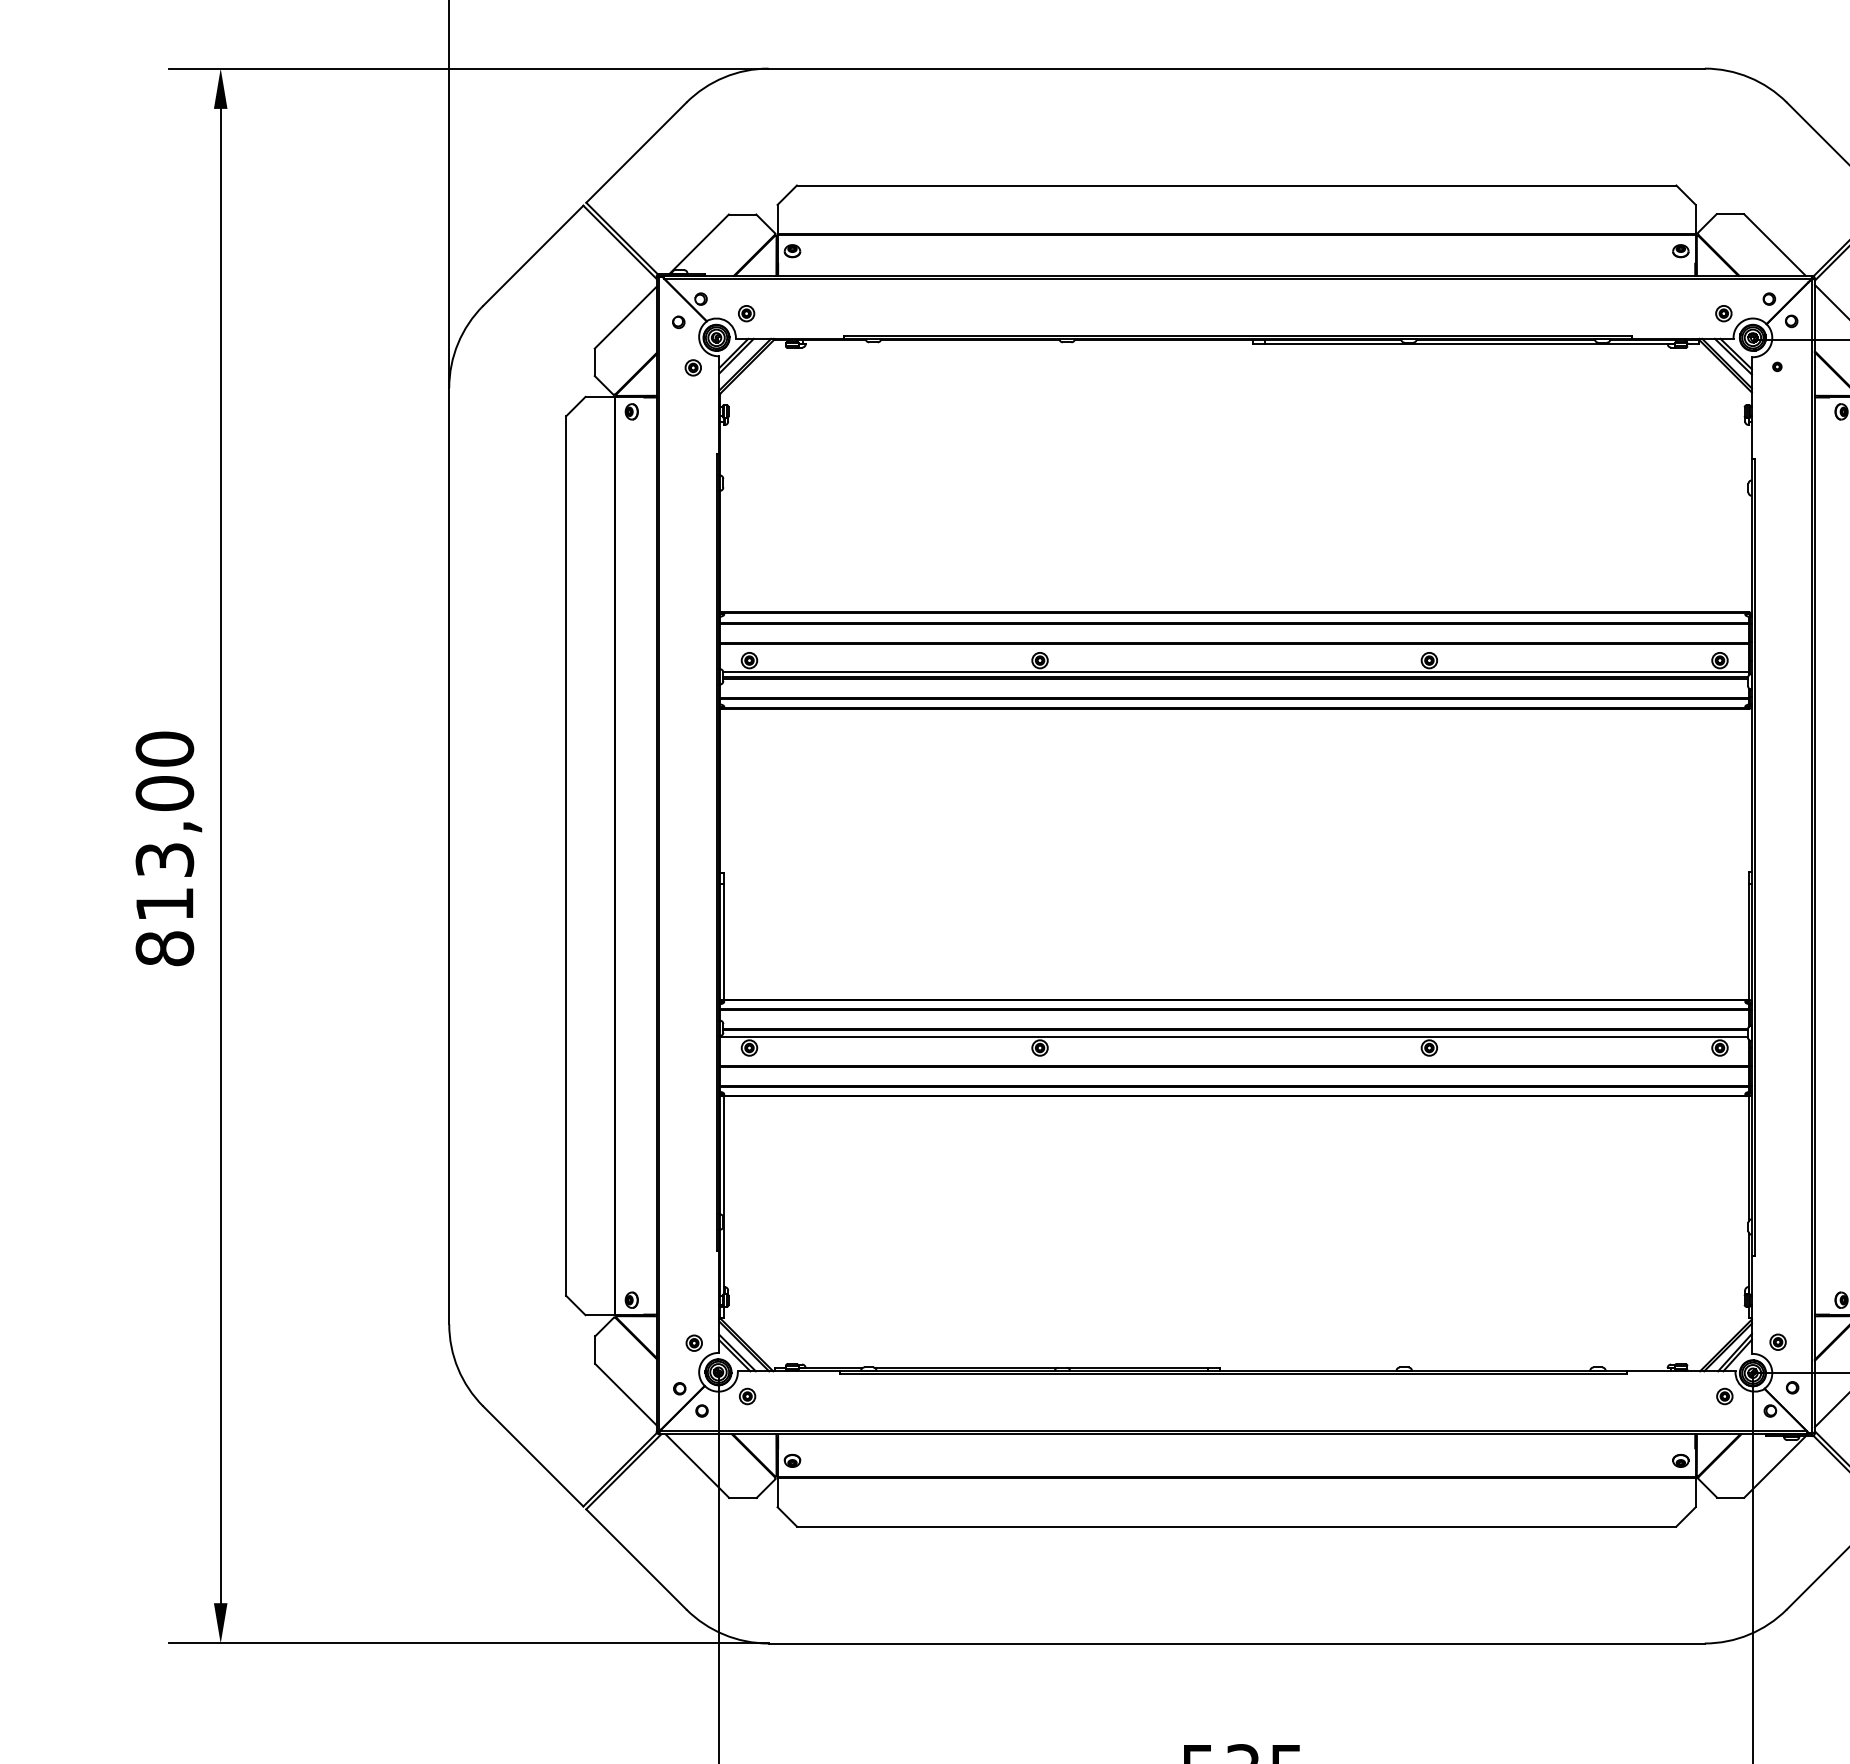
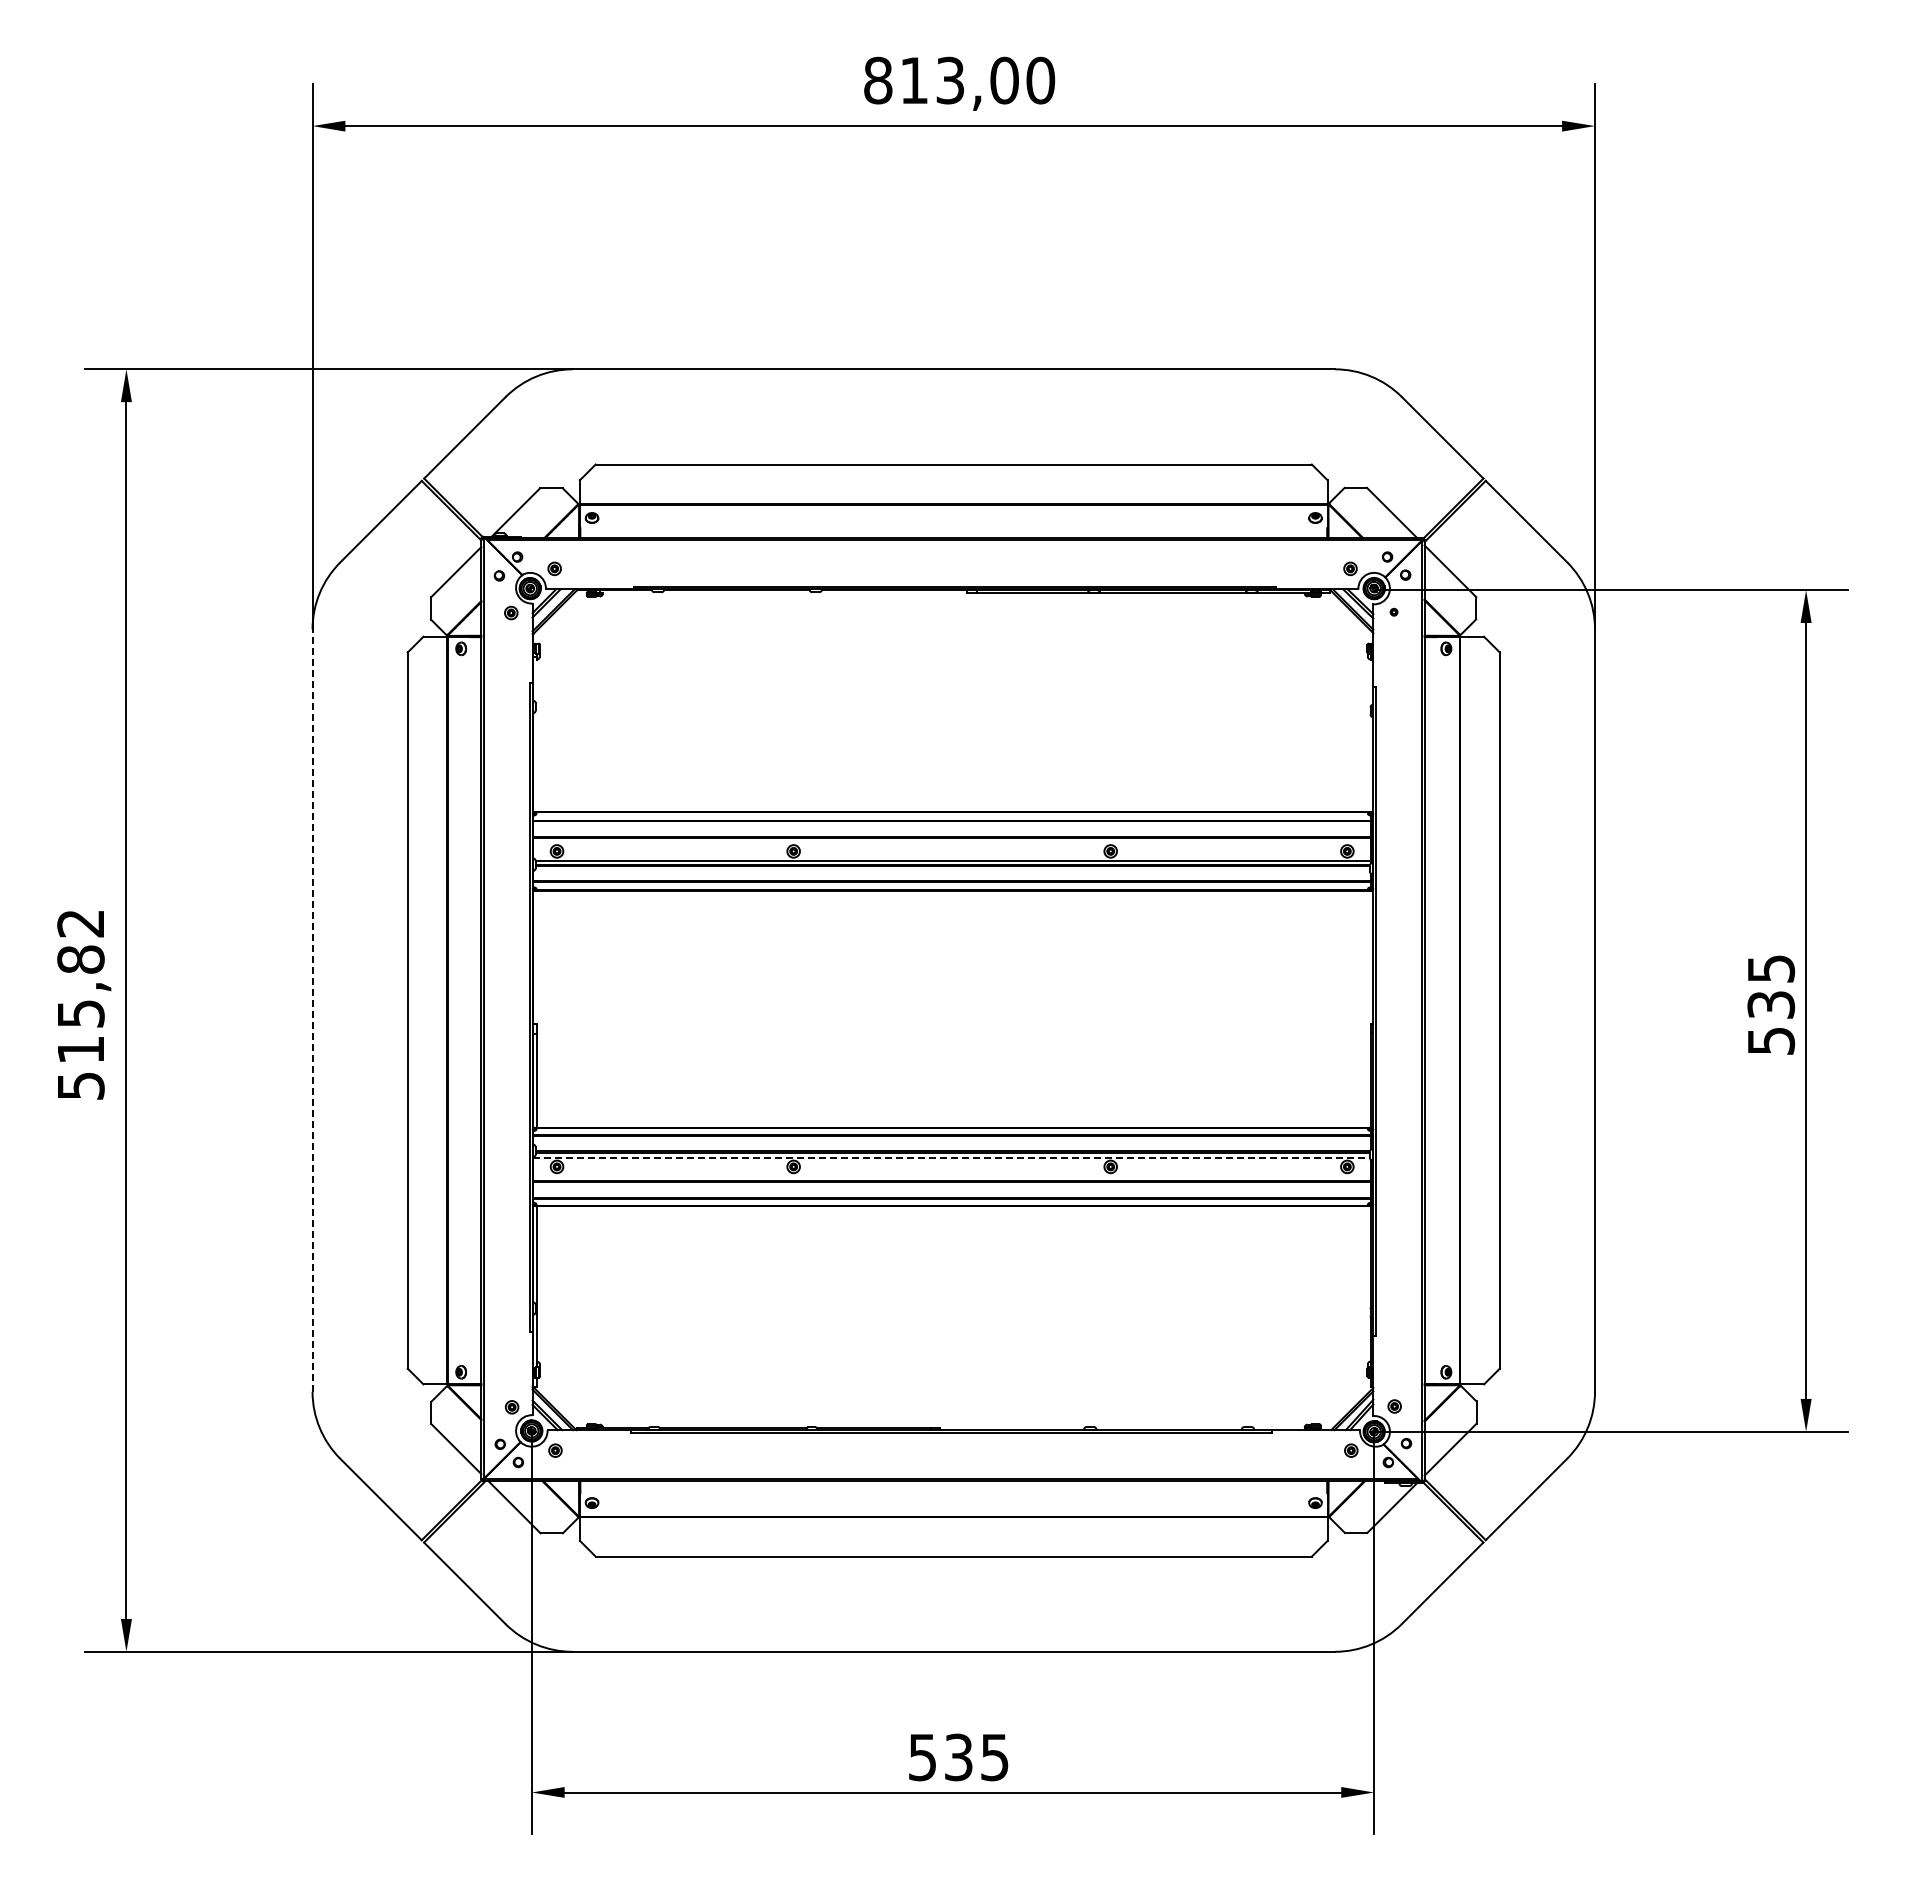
text: (164, 848) -> (80, 1004), 813,00 -> 515,82
line: (449, 855) -> (312, 1010), solid -> dashed
line: (1235, 1037) -> (952, 1158), solid -> dashed

